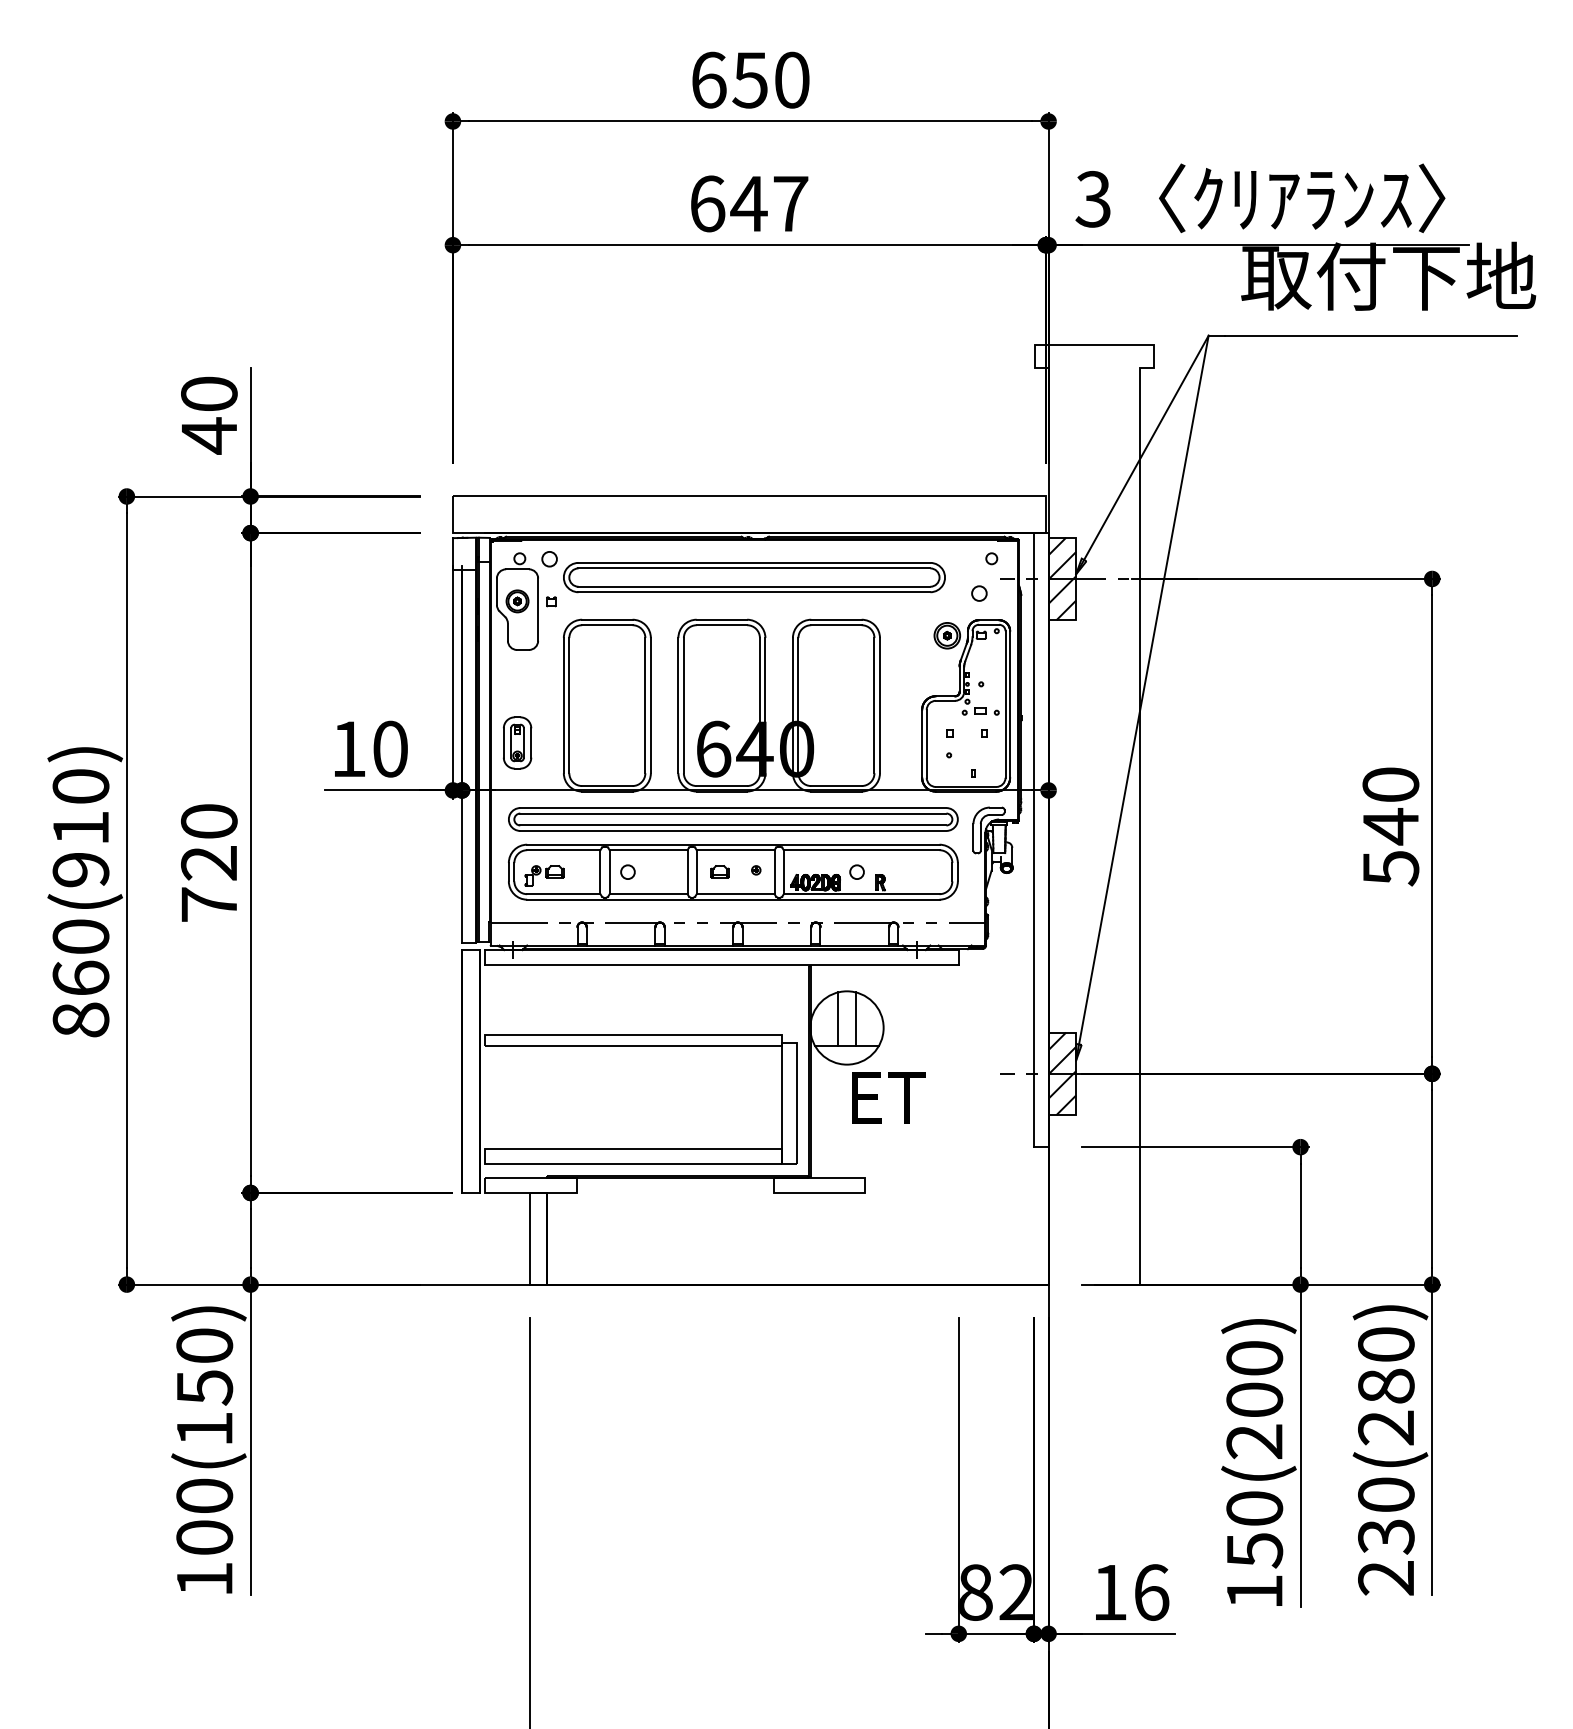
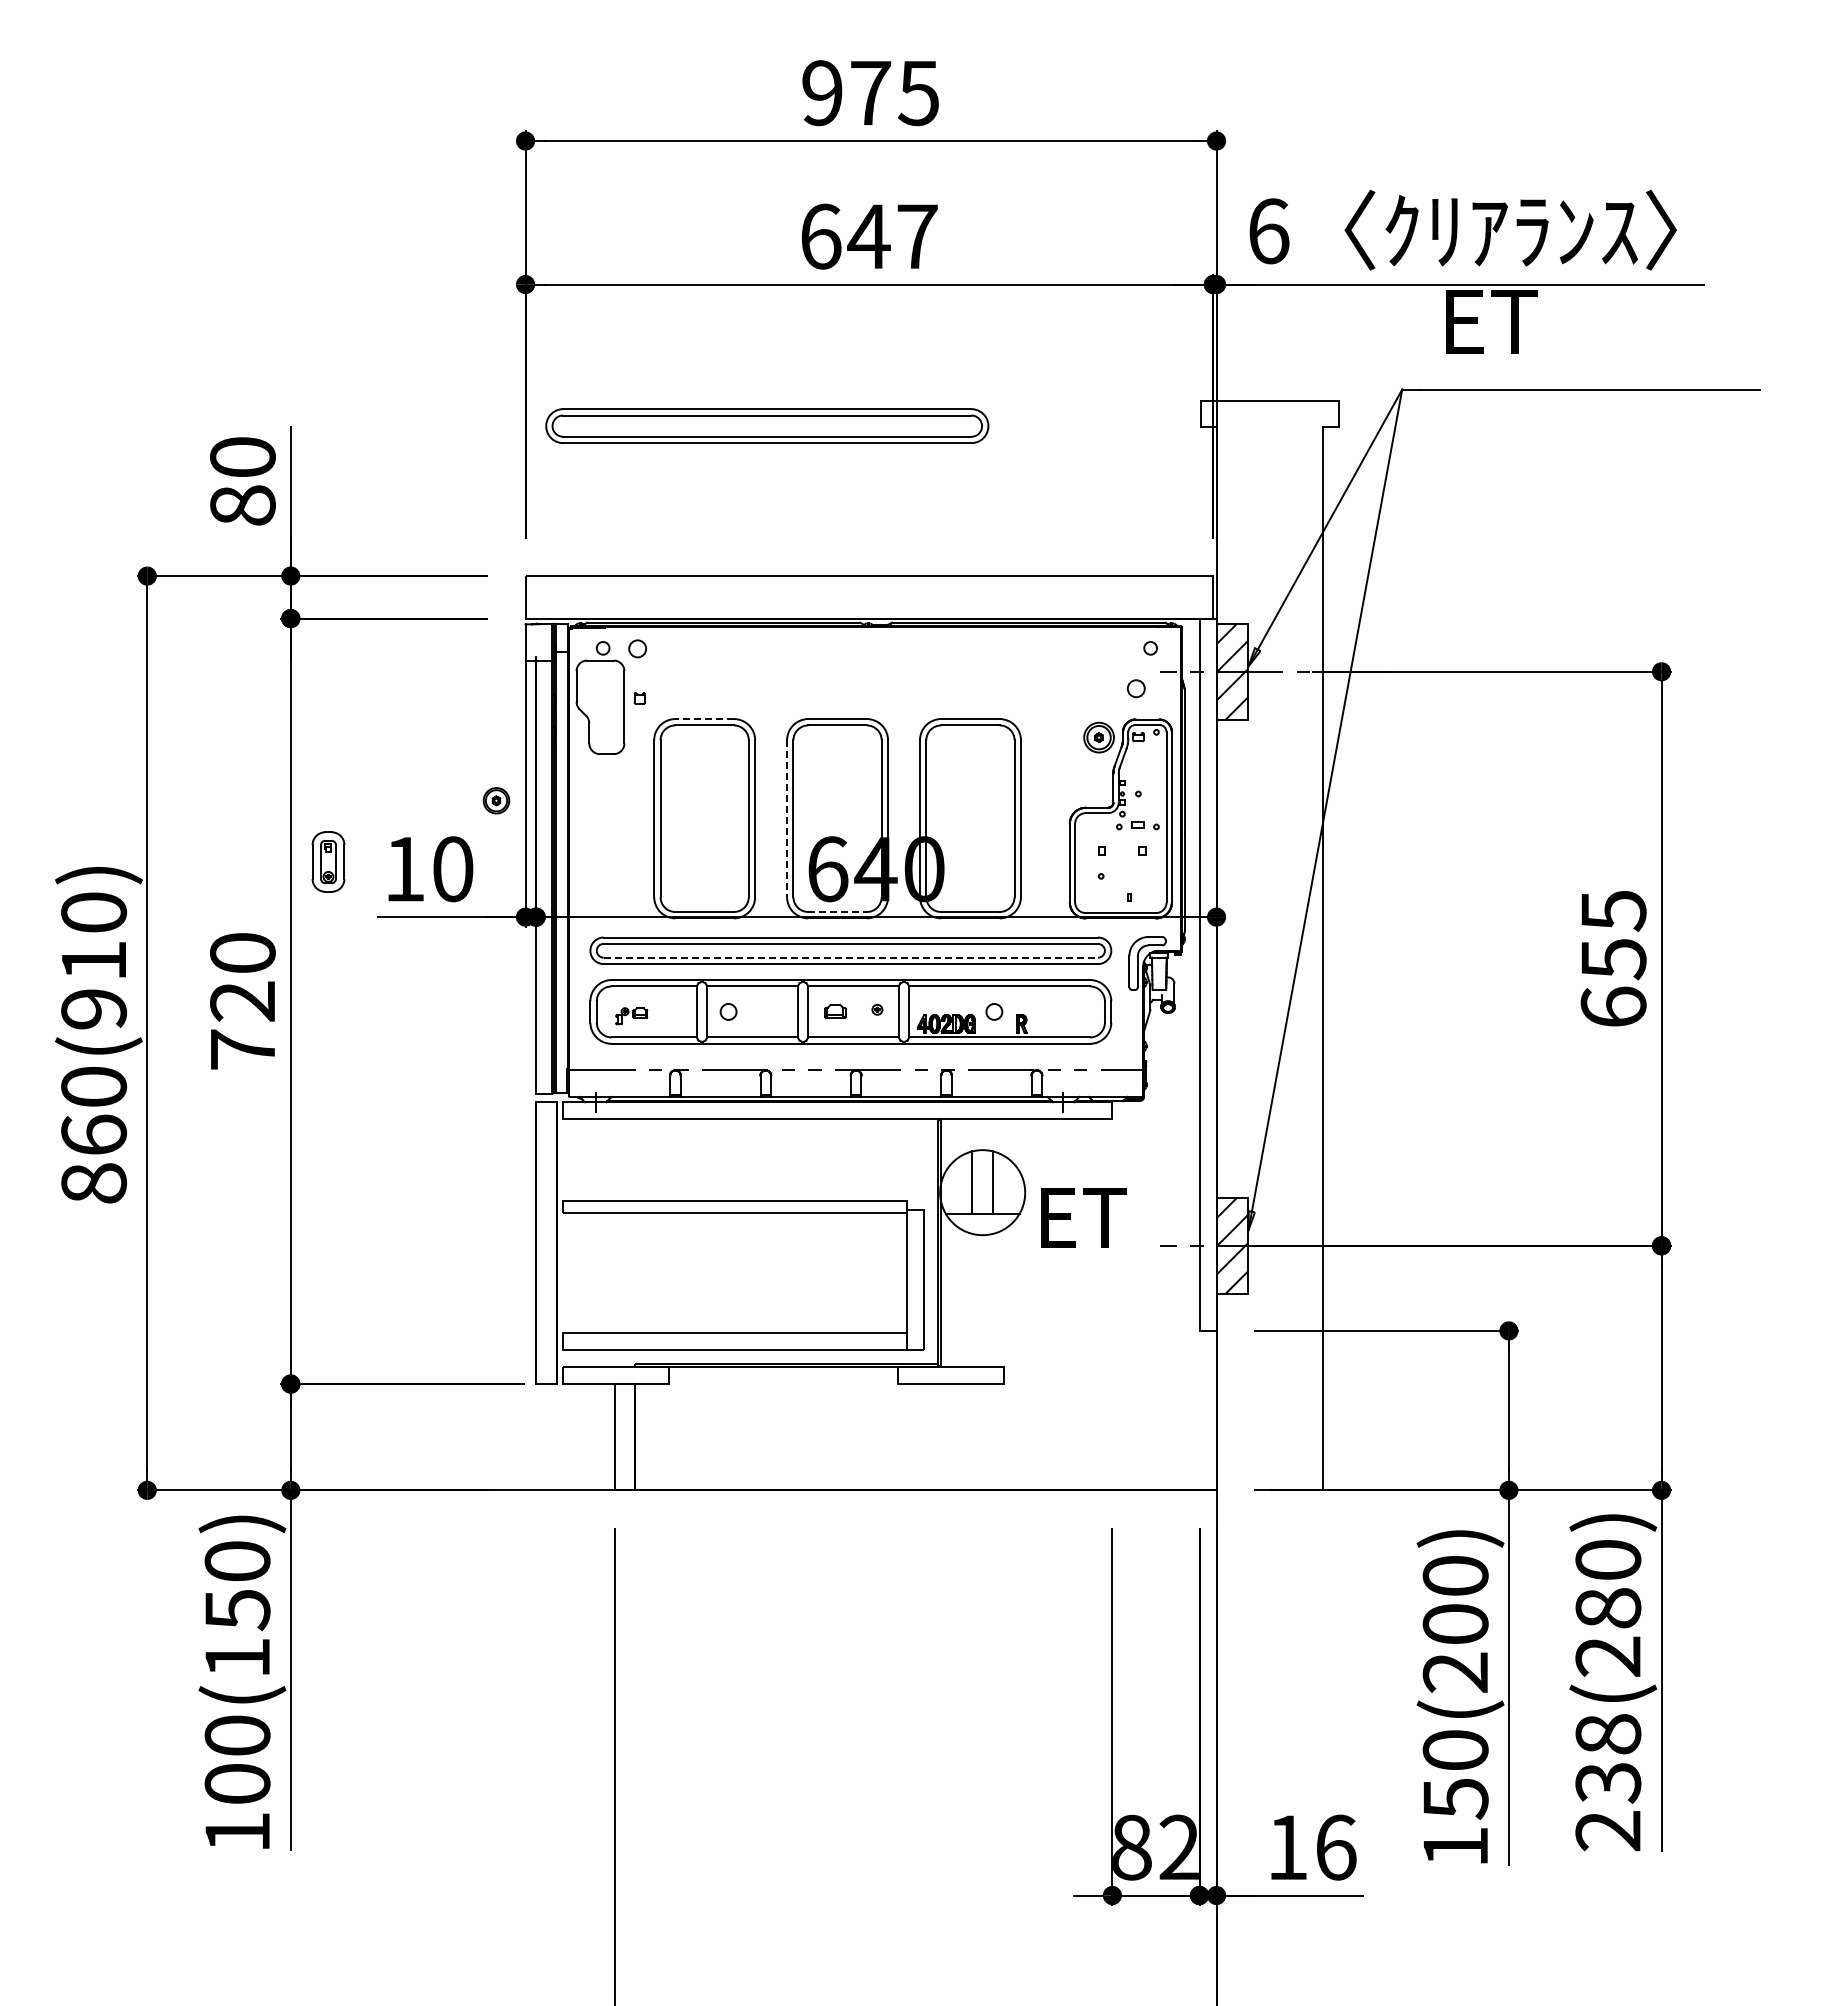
text: (750, 80) -> (870, 93), 650 -> 975
text: (1093, 199) -> (1268, 231), 3 -> 6
text: (1388, 276) -> (1610, 320), 取付下地 -> ET
text: (208, 435) -> (242, 505), 40 -> 80
part: (754, 577) -> (767, 425), moved
part: (517, 601) -> (496, 800), moved
line: (607, 620) -> (704, 719), solid -> dashed
line: (678, 706) -> (787, 819), solid -> dashed
part: (517, 742) -> (328, 861), moved
line: (722, 786) -> (838, 912), solid -> dashed
line: (733, 825) -> (851, 957), solid -> dashed
text: (1390, 827) -> (1613, 959), 540 -> 655
part: (544, 875) -> (631, 1015), size x0.7
text: (888, 1097) -> (1083, 1217), moved
text: (1386, 1495) -> (1608, 1734), 230(280) -> 238(280)

